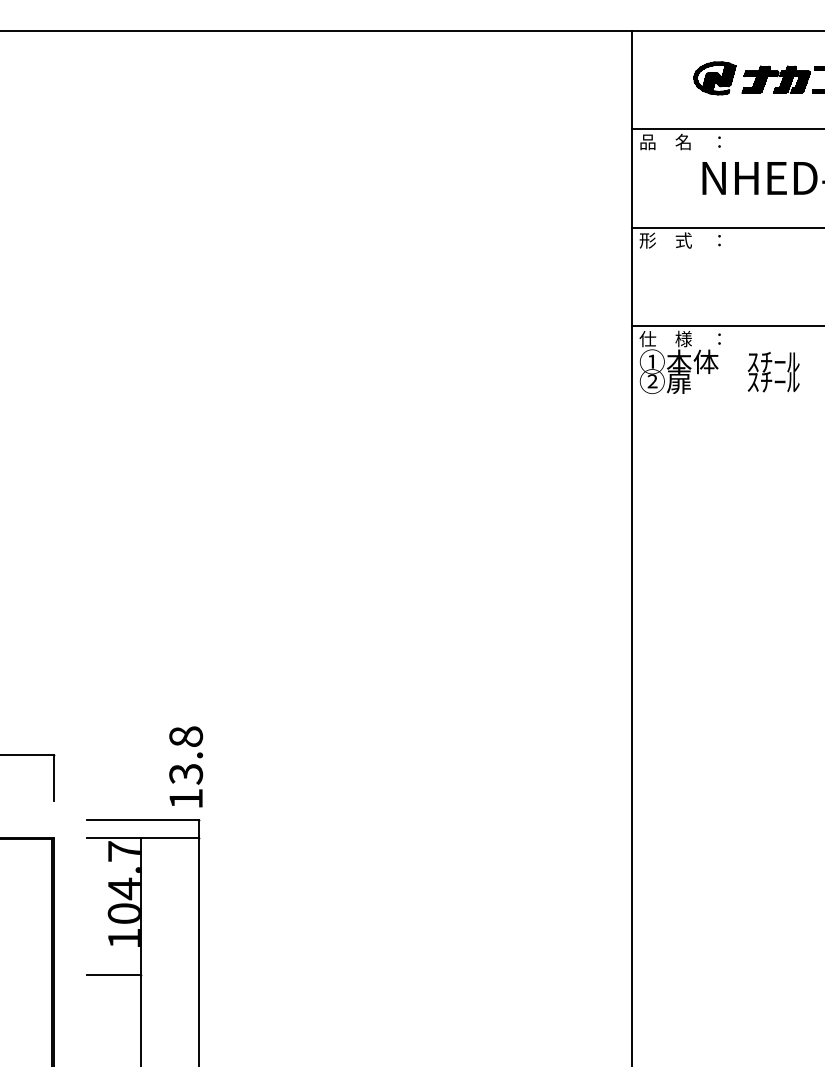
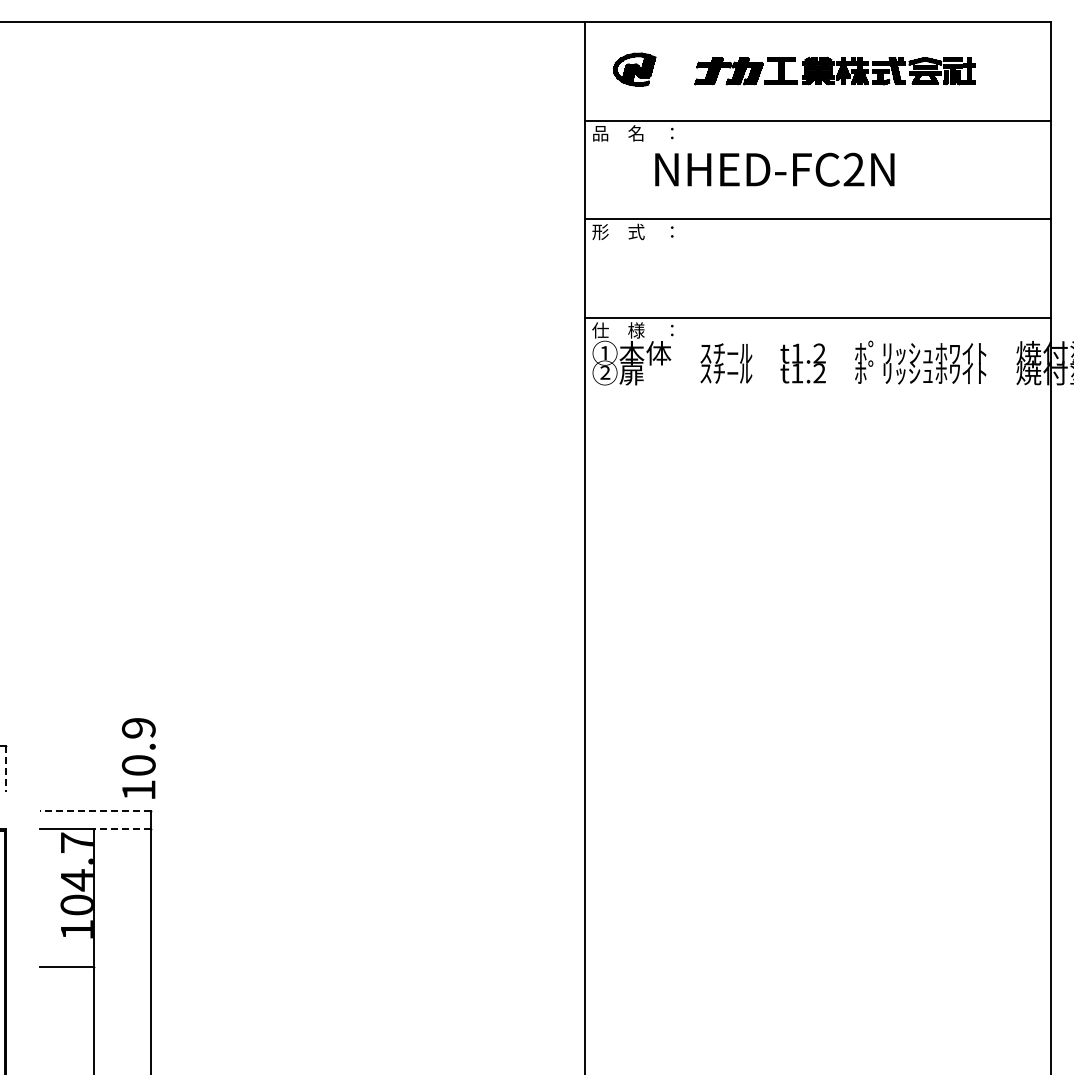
part: (714, 78) -> (634, 69), moved
text: (185, 755) -> (138, 746), 13.8 -> 10.9
line: (53, 778) -> (6, 769), solid -> dashed
line: (142, 820) -> (95, 811), solid -> dashed
line: (169, 838) -> (122, 829), solid -> dashed

